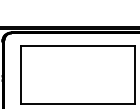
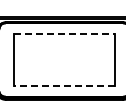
line: (78, 46) -> (64, 34), solid -> dashed
line: (76, 103) -> (63, 85), solid -> dashed

